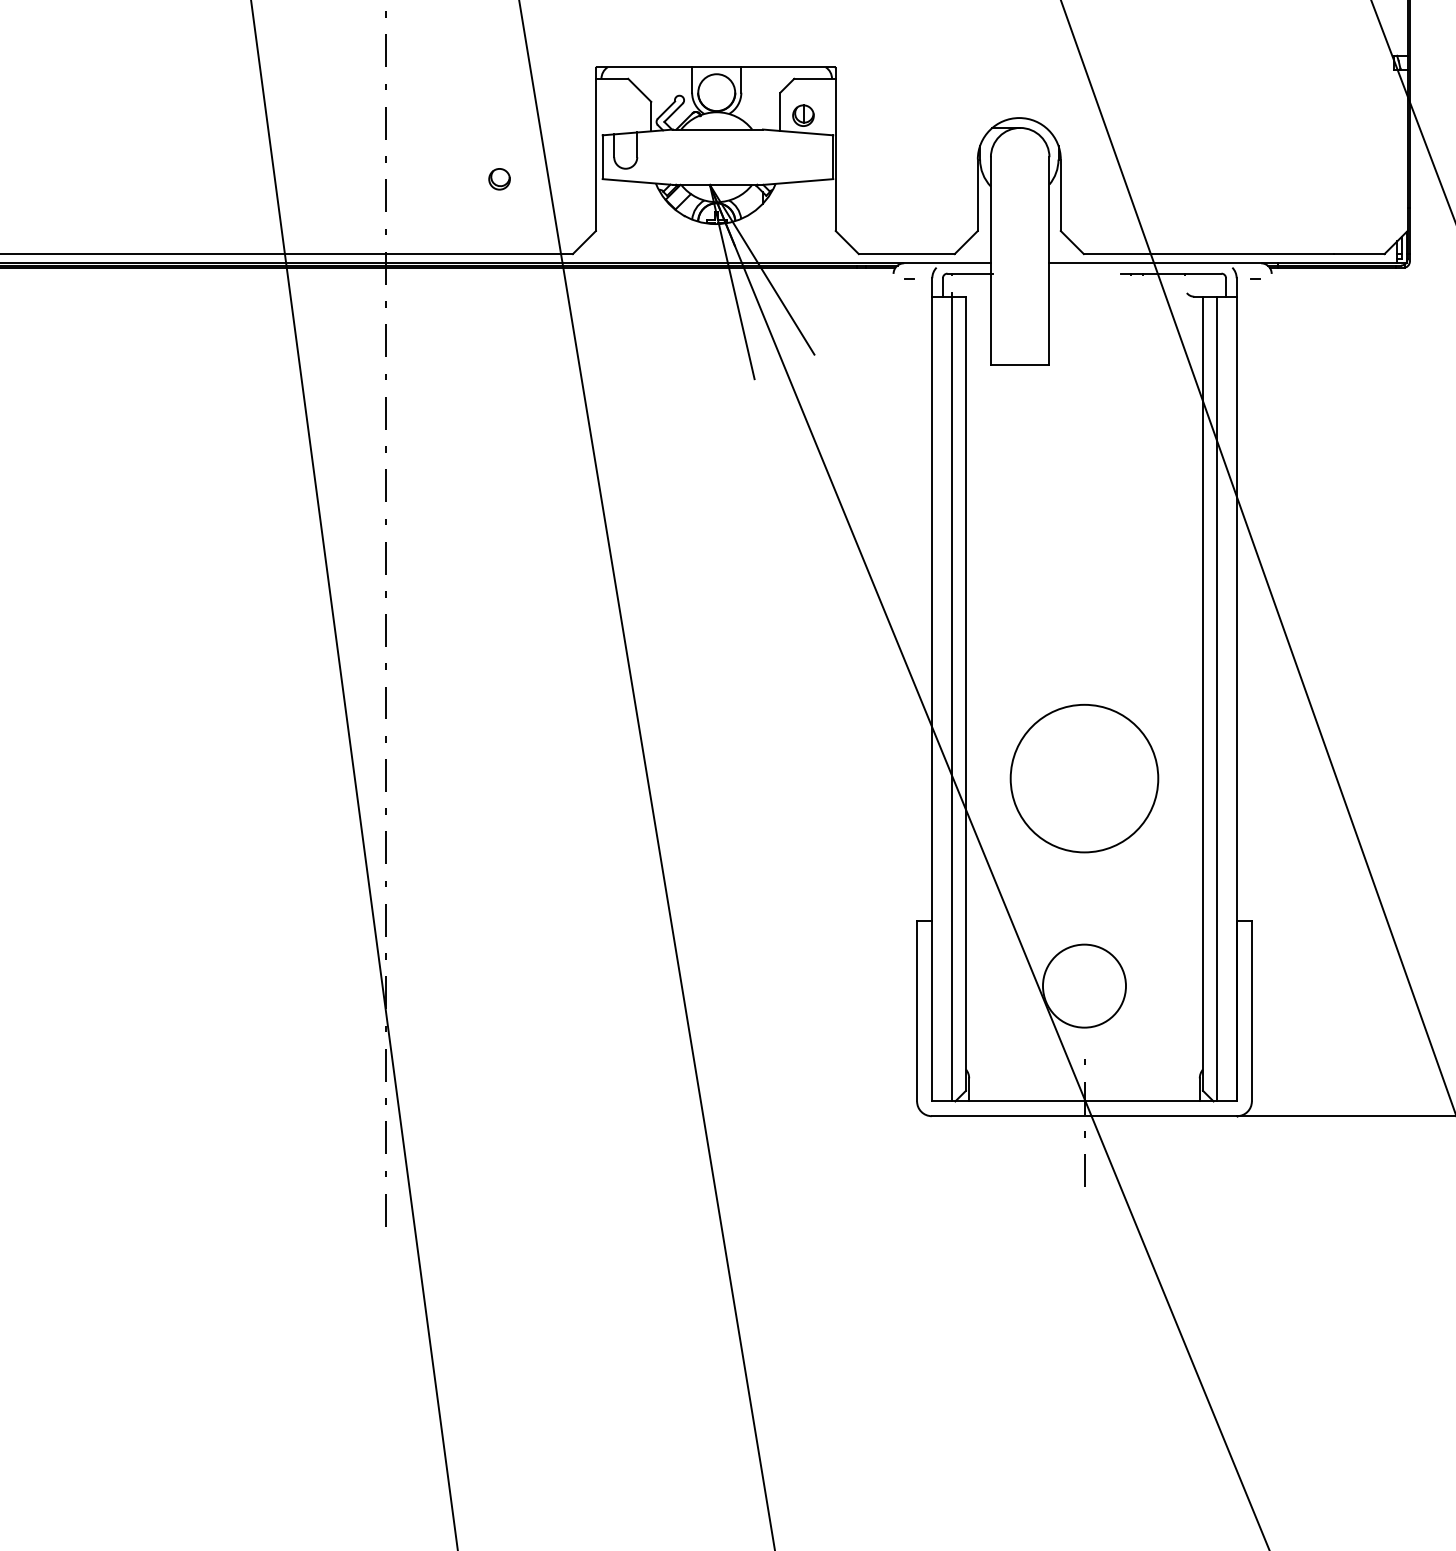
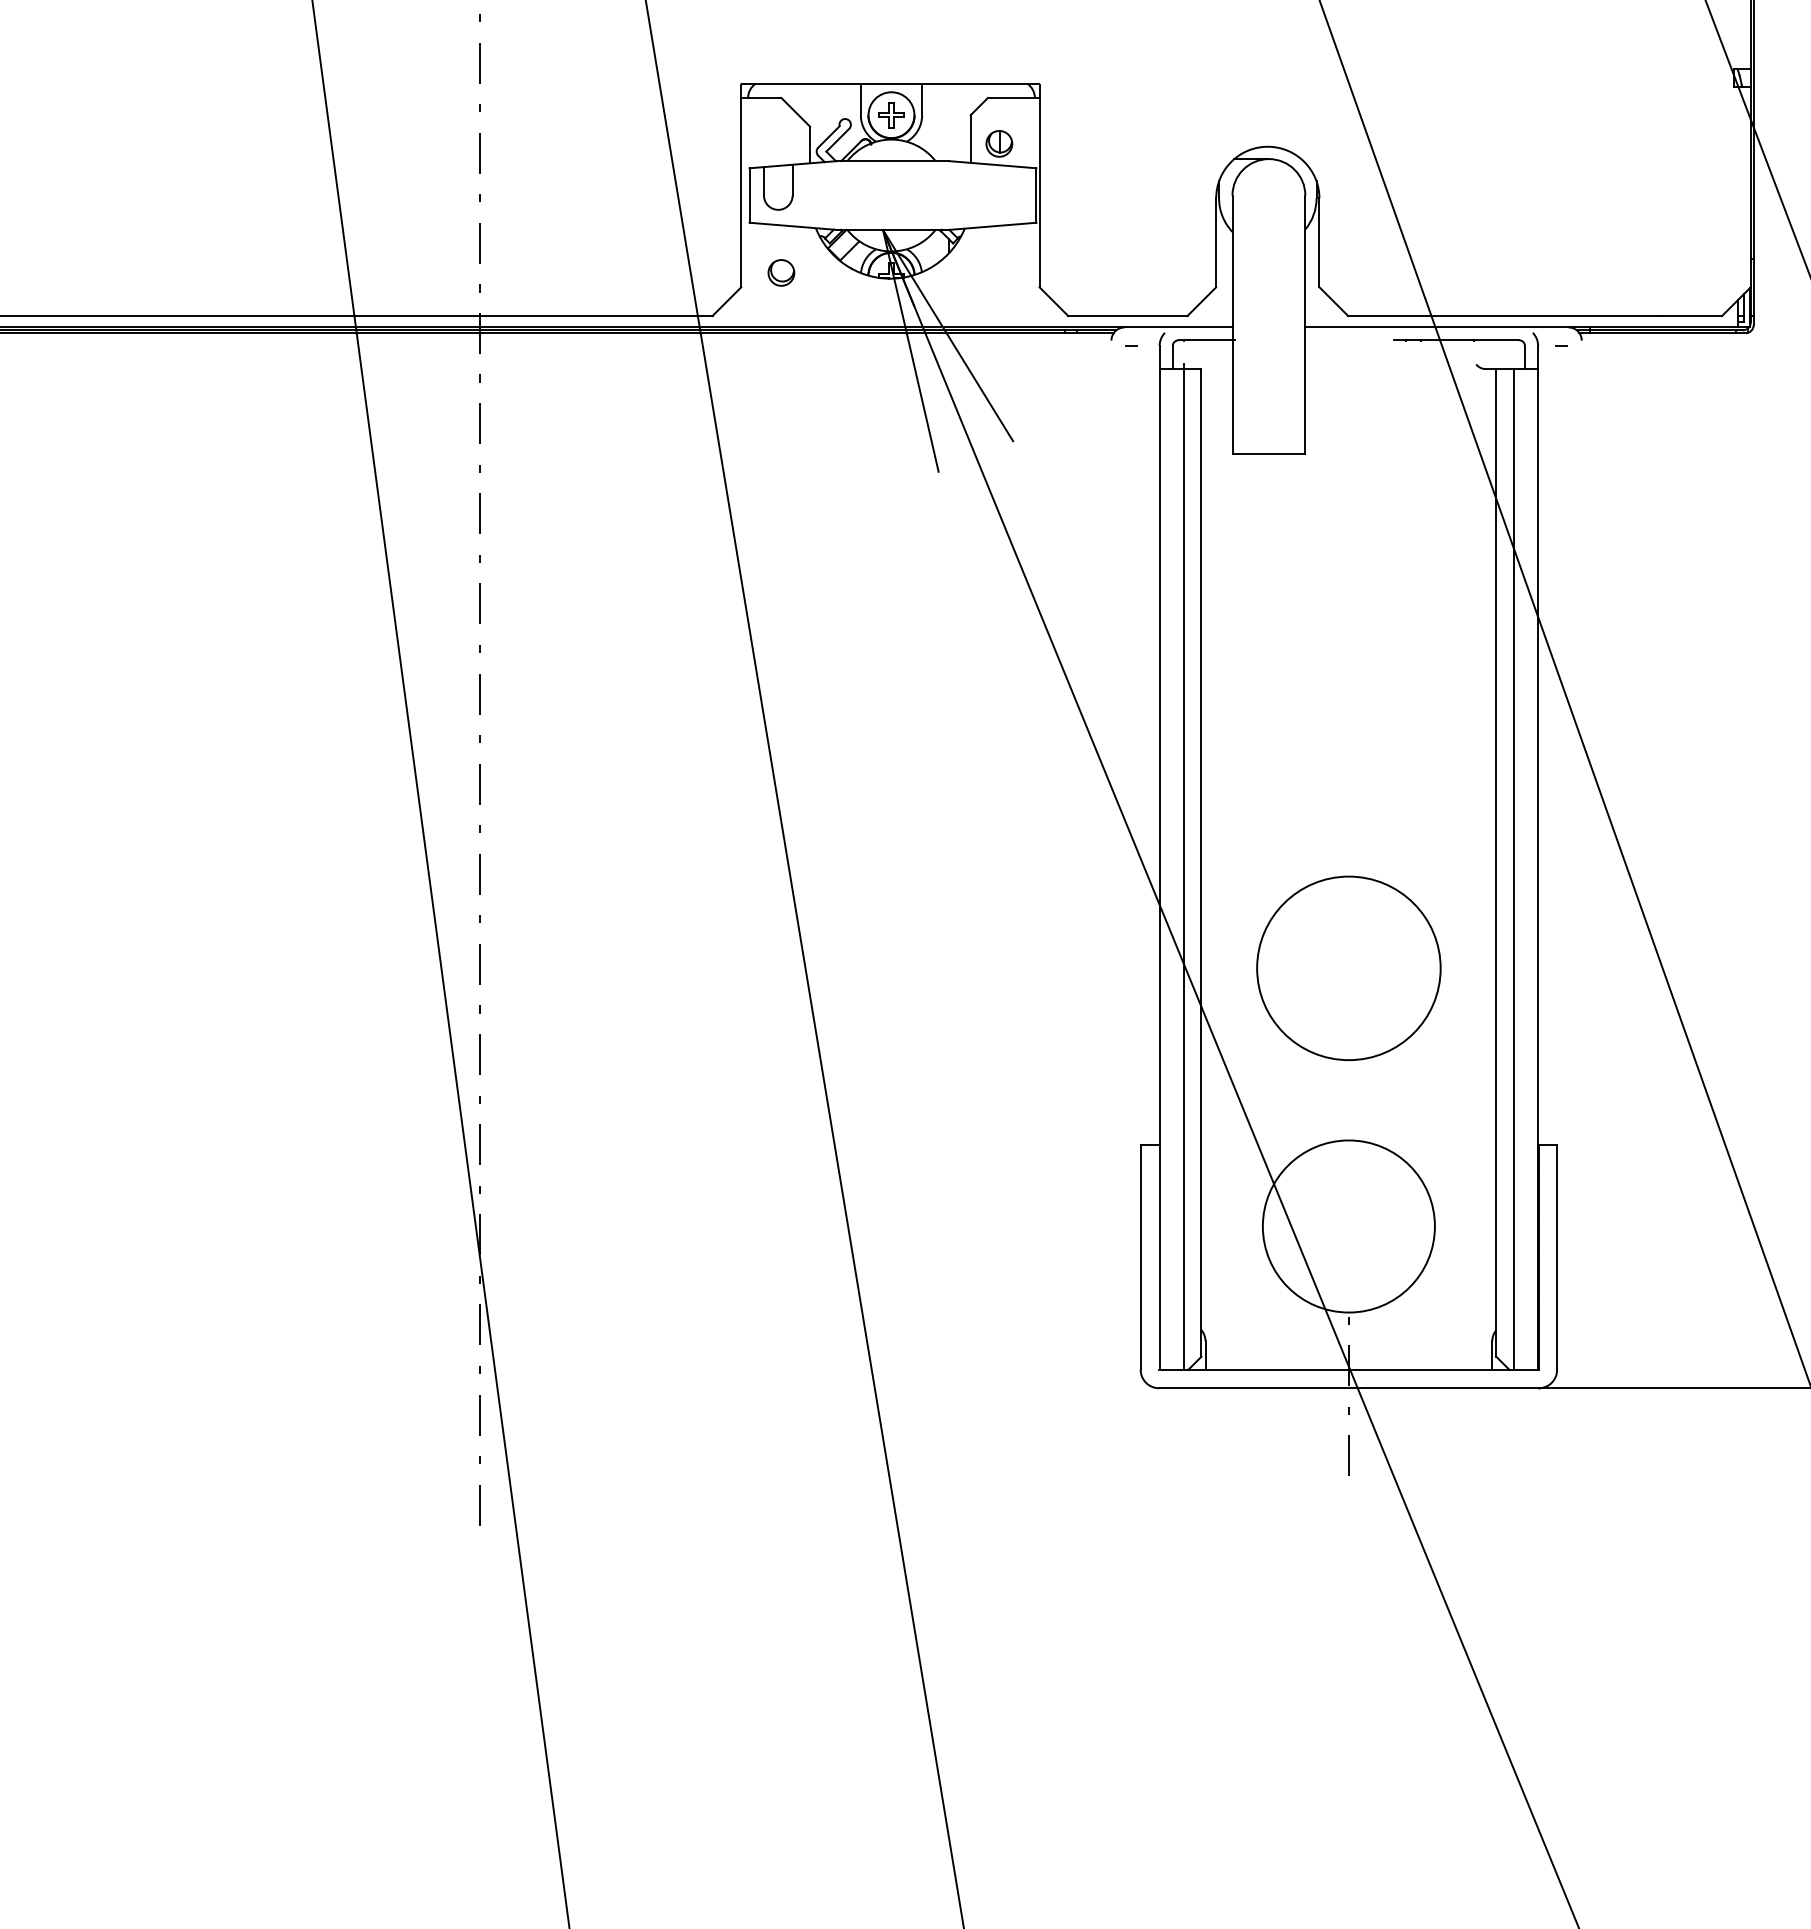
part: (716, 92) -> (891, 115), added
part: (499, 178) -> (781, 272), moved
circle: (1084, 986) -> (1348, 1226), size x1.67

